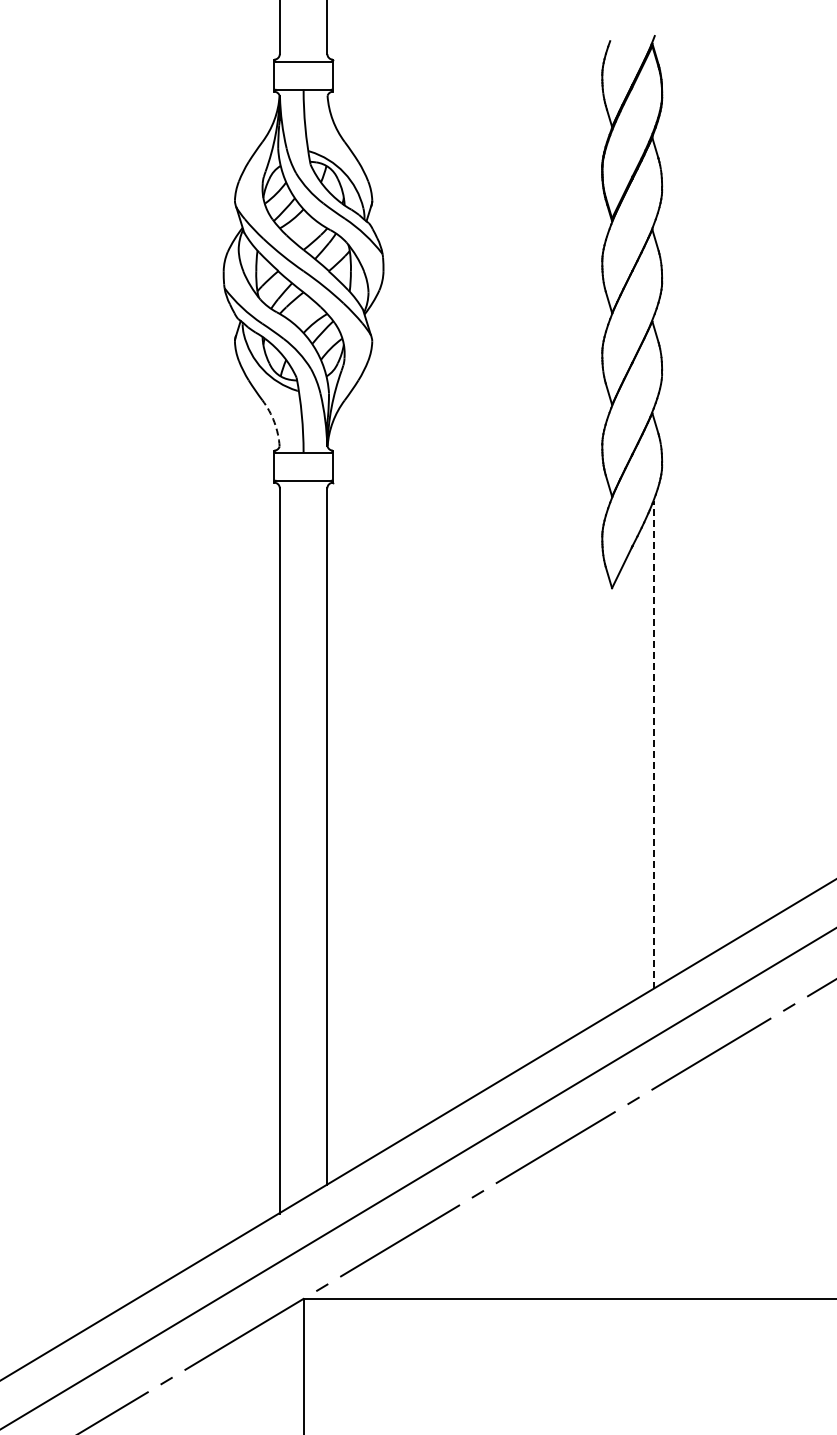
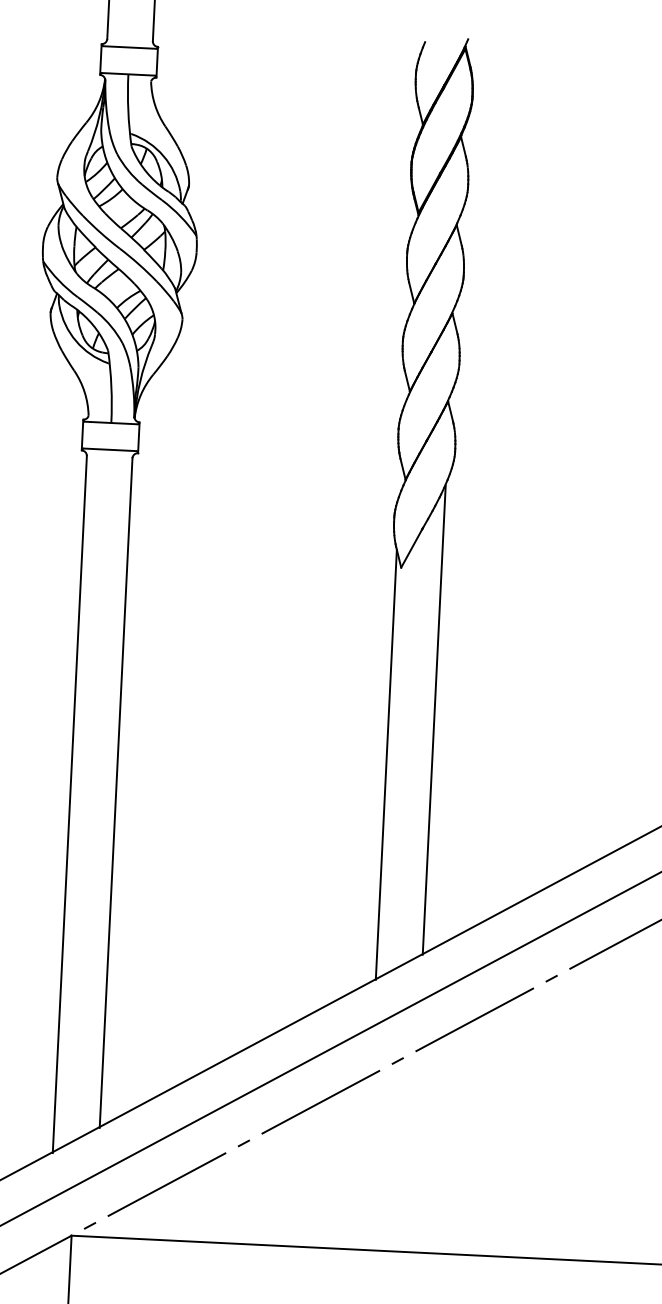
arc: (274, 422) -> (84, 392), dashed -> solid
line: (654, 744) -> (434, 719), dashed -> solid
line: (606, 793) -> (386, 764), added

